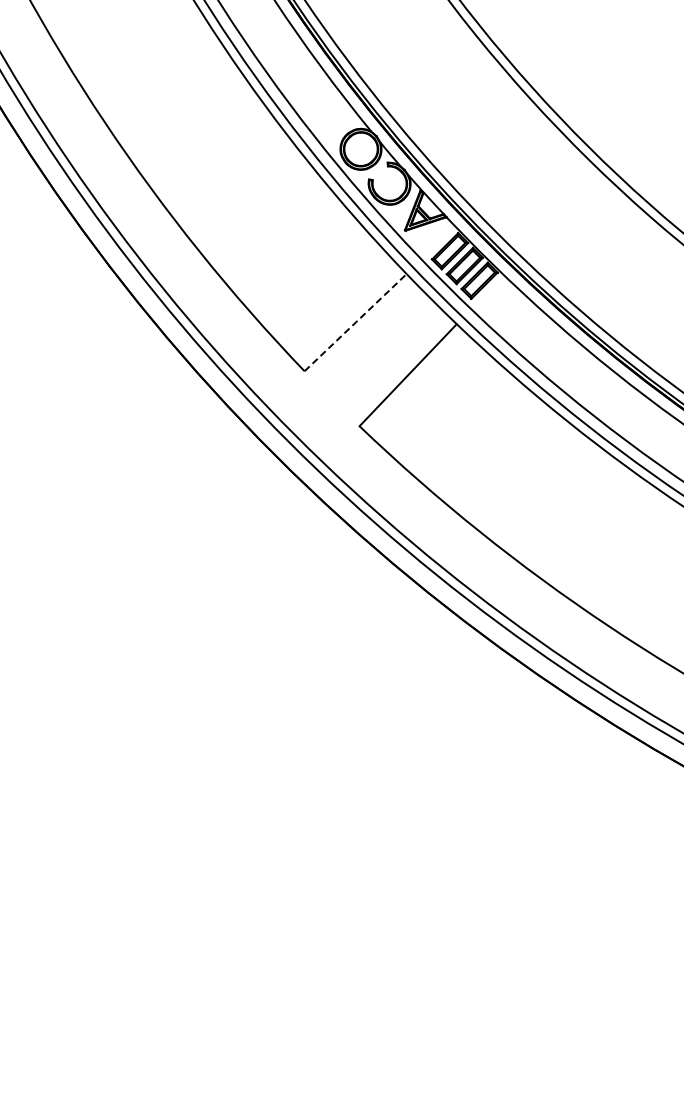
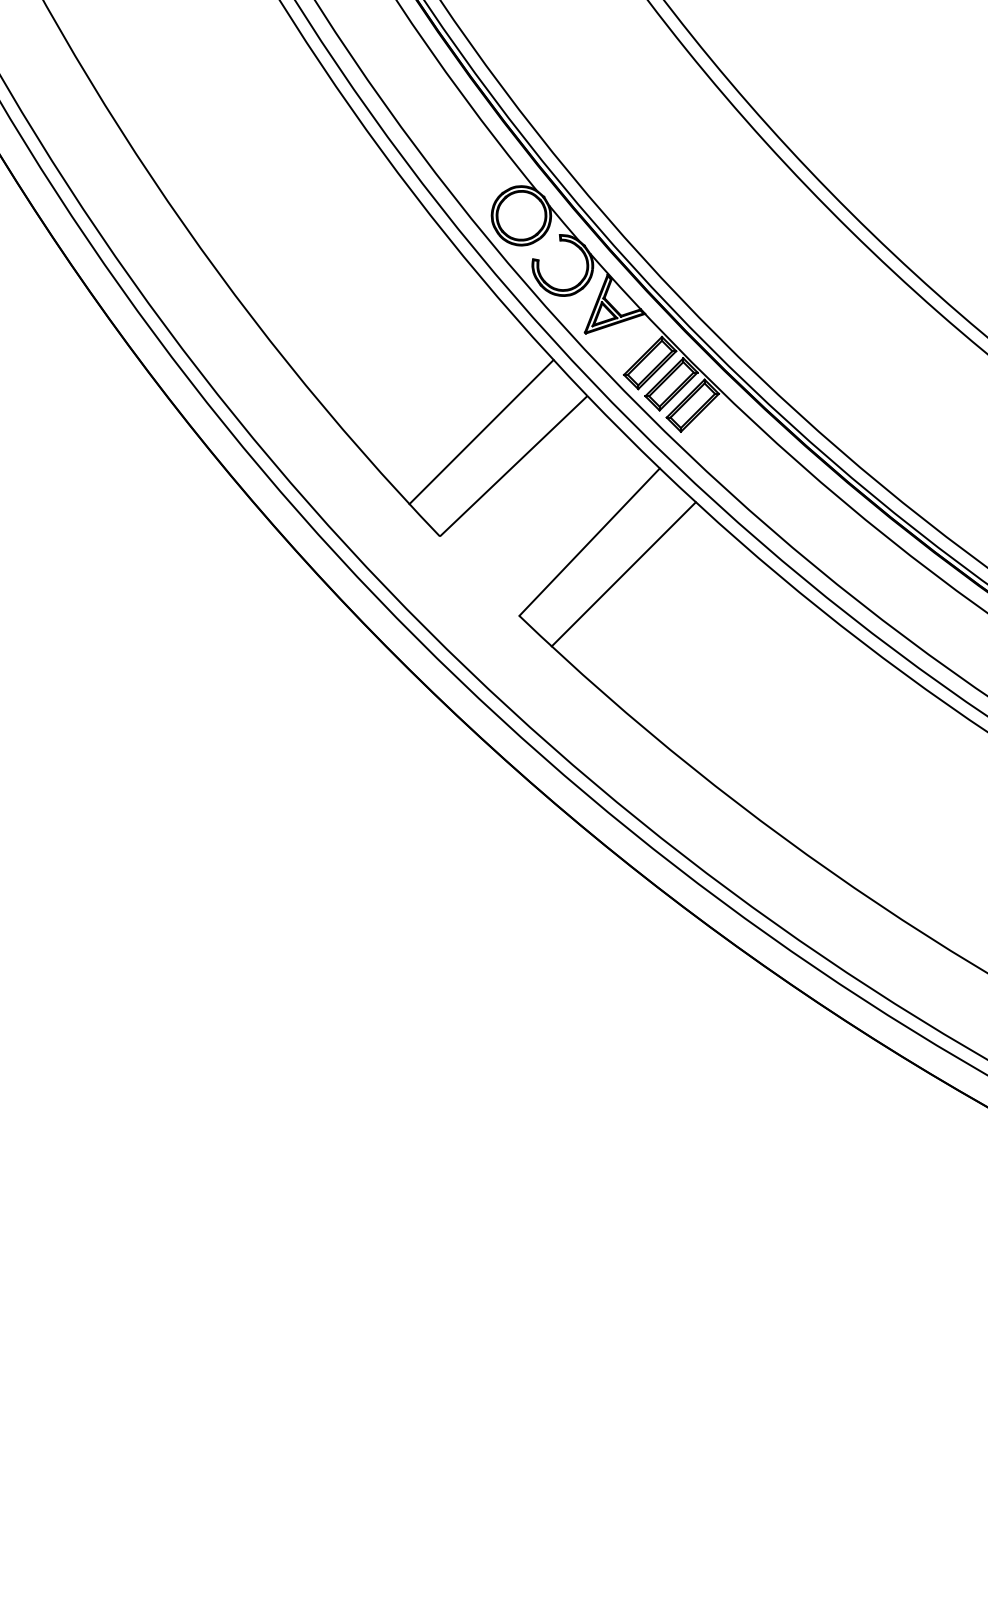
line: (333, 298) -> (481, 431), added
line: (356, 322) -> (514, 466), dashed -> solid
line: (431, 397) -> (623, 574), added

